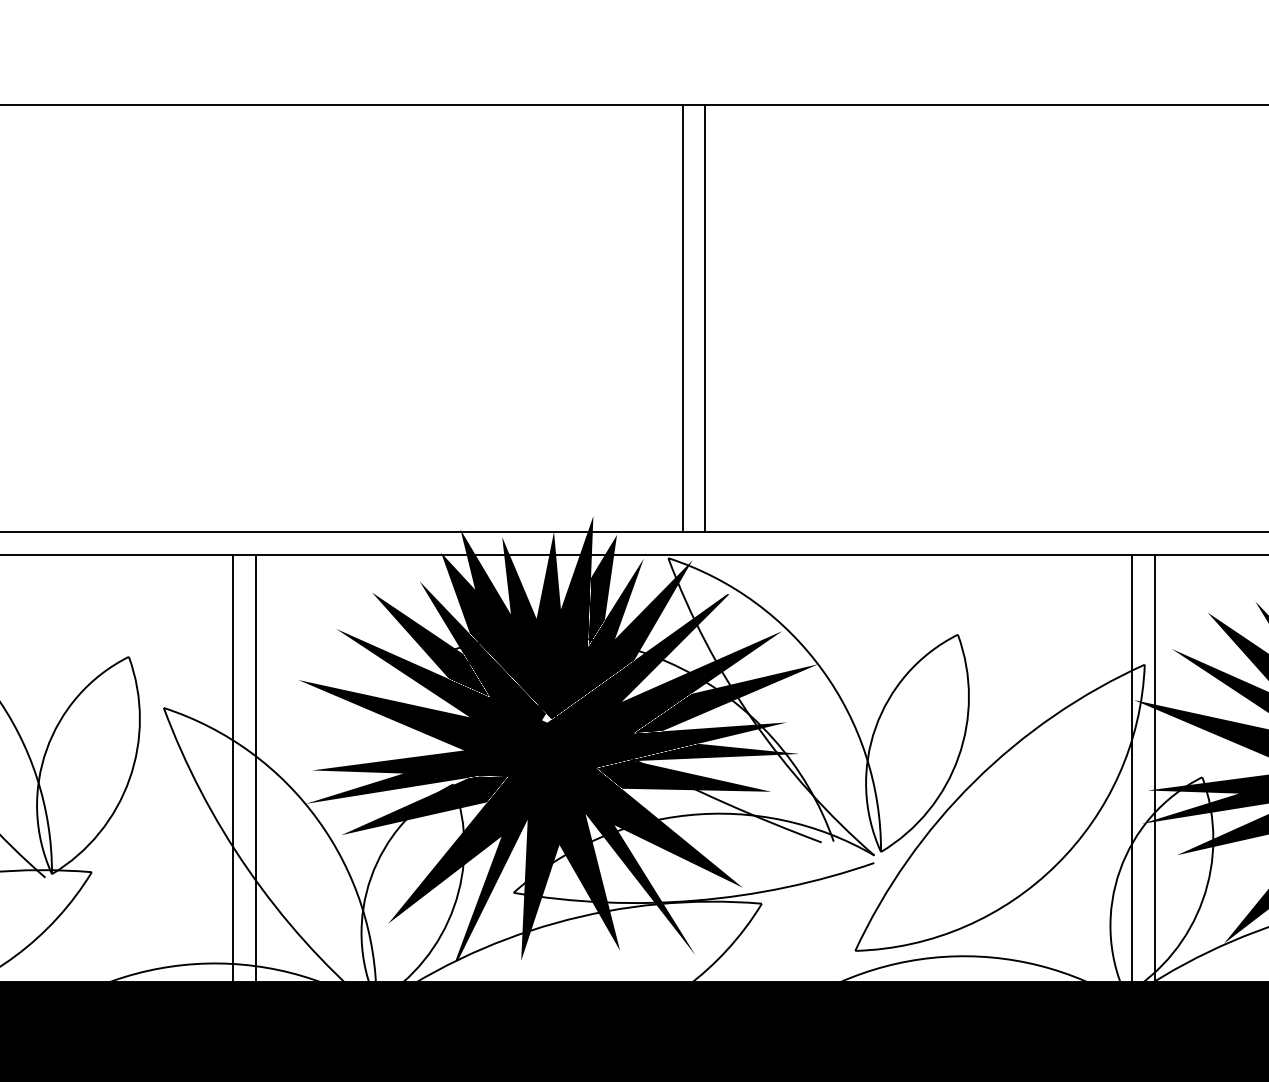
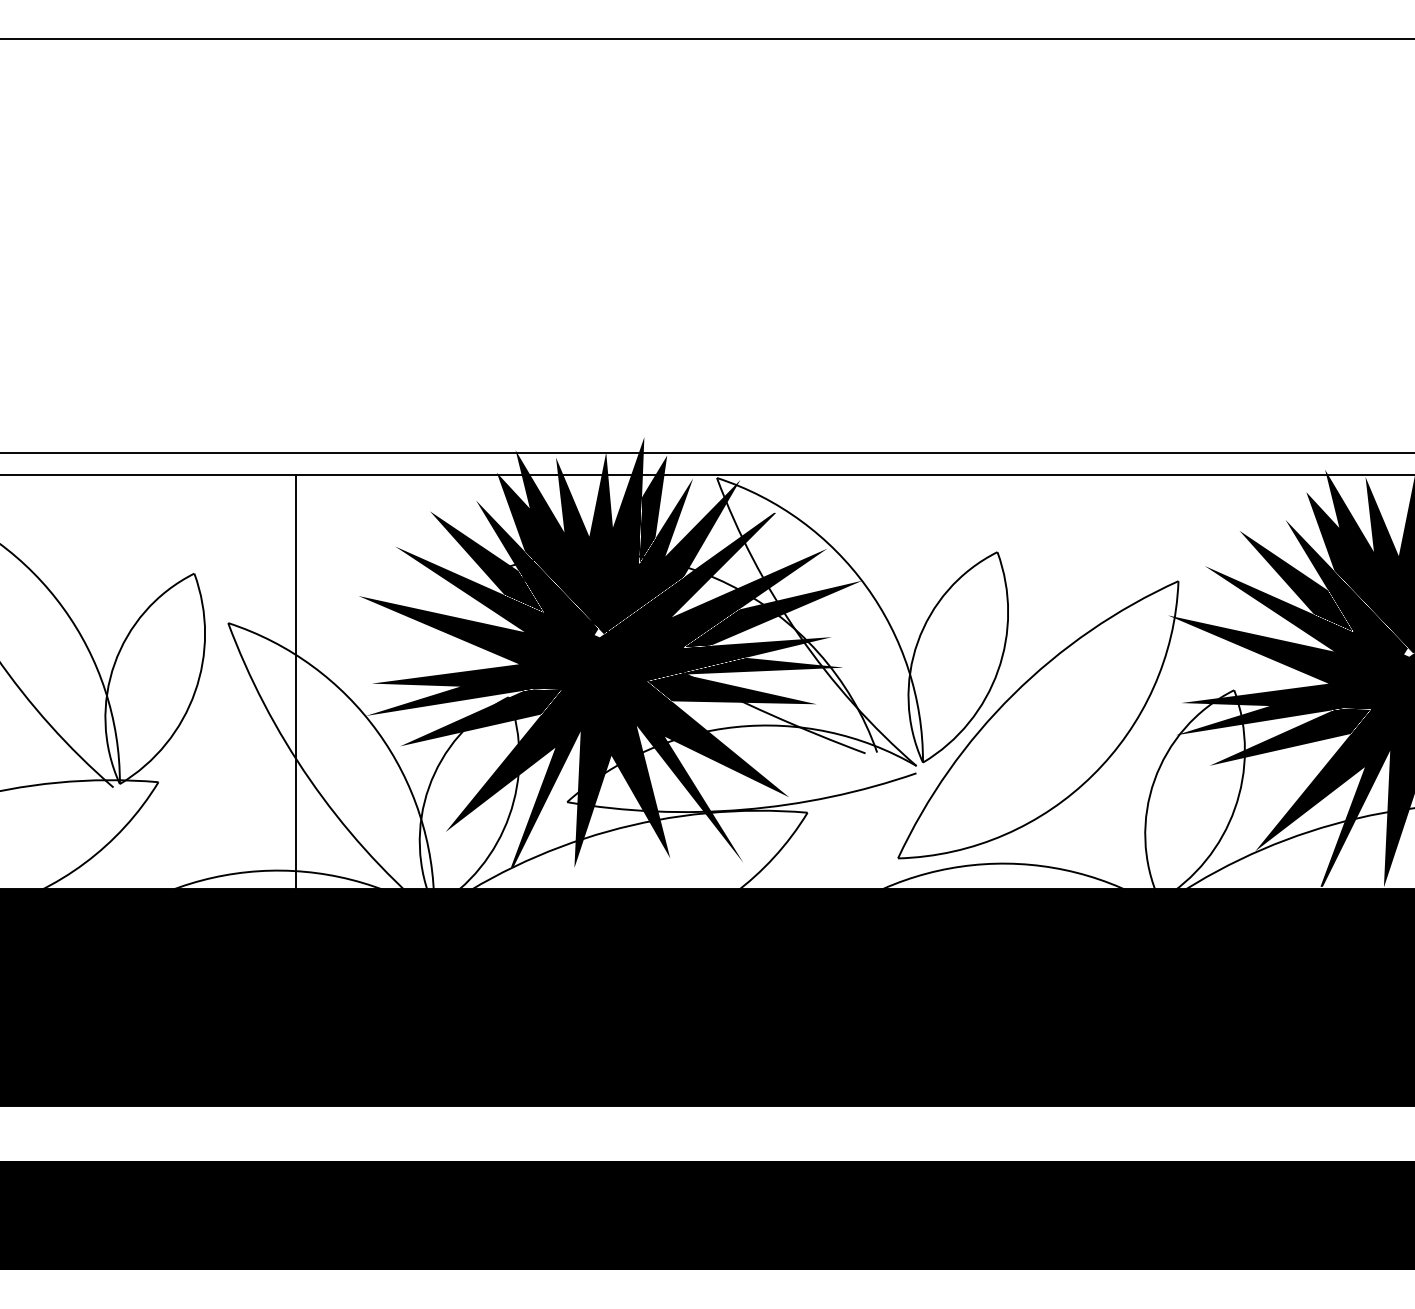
line: (682, 319) -> (730, 246), removed
line: (705, 319) -> (752, 246), removed
line: (255, 768) -> (317, 681), removed
line: (1132, 768) -> (1166, 681), removed
line: (1155, 768) -> (1188, 681), removed

